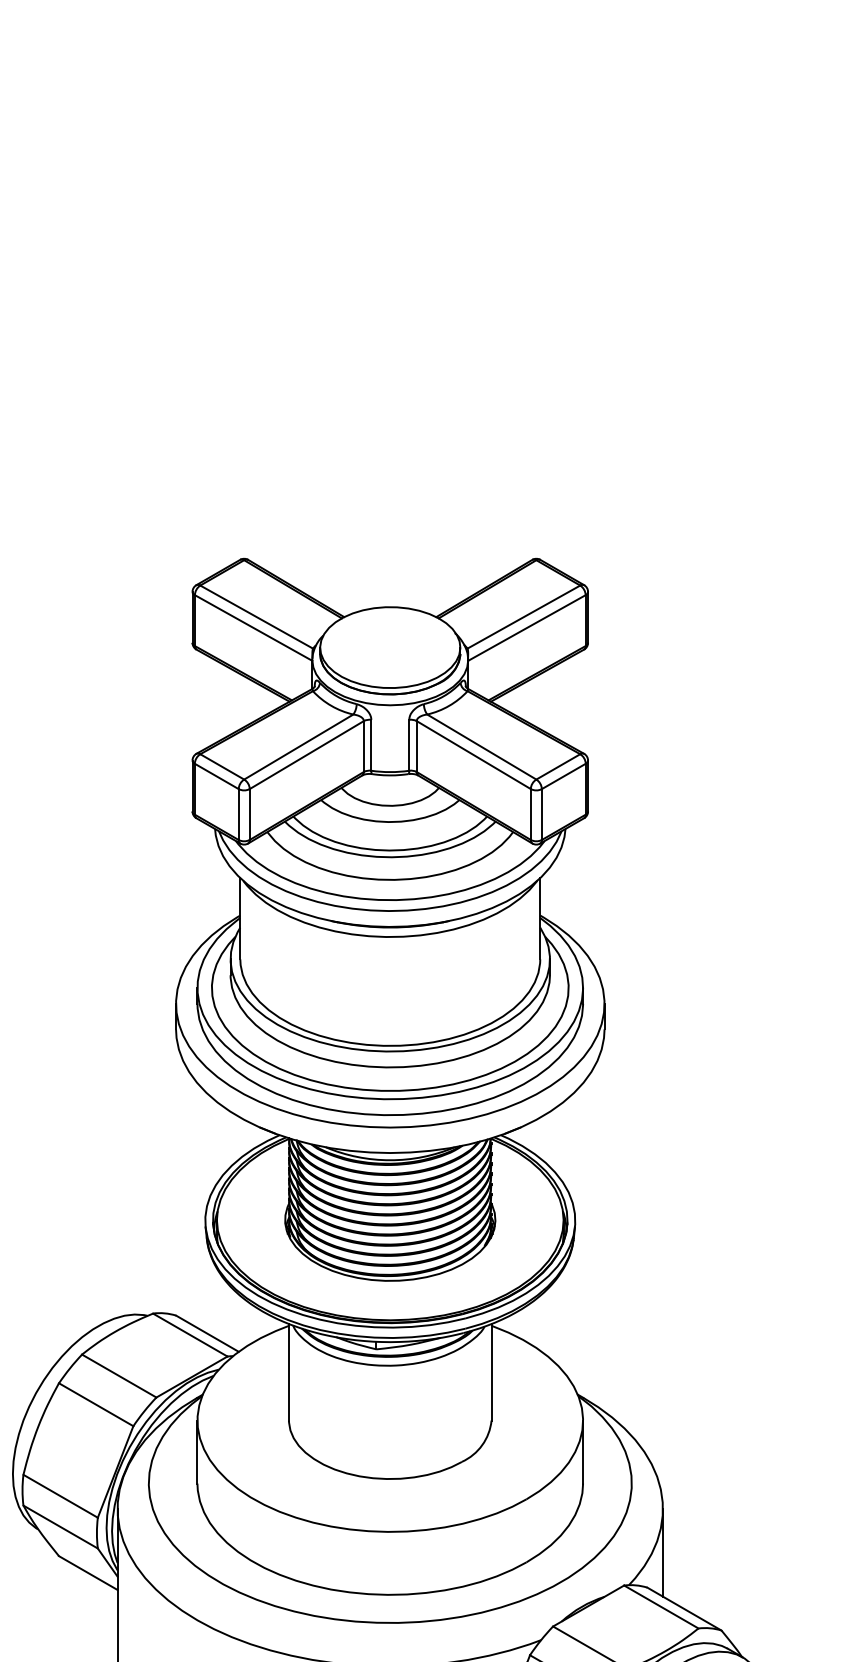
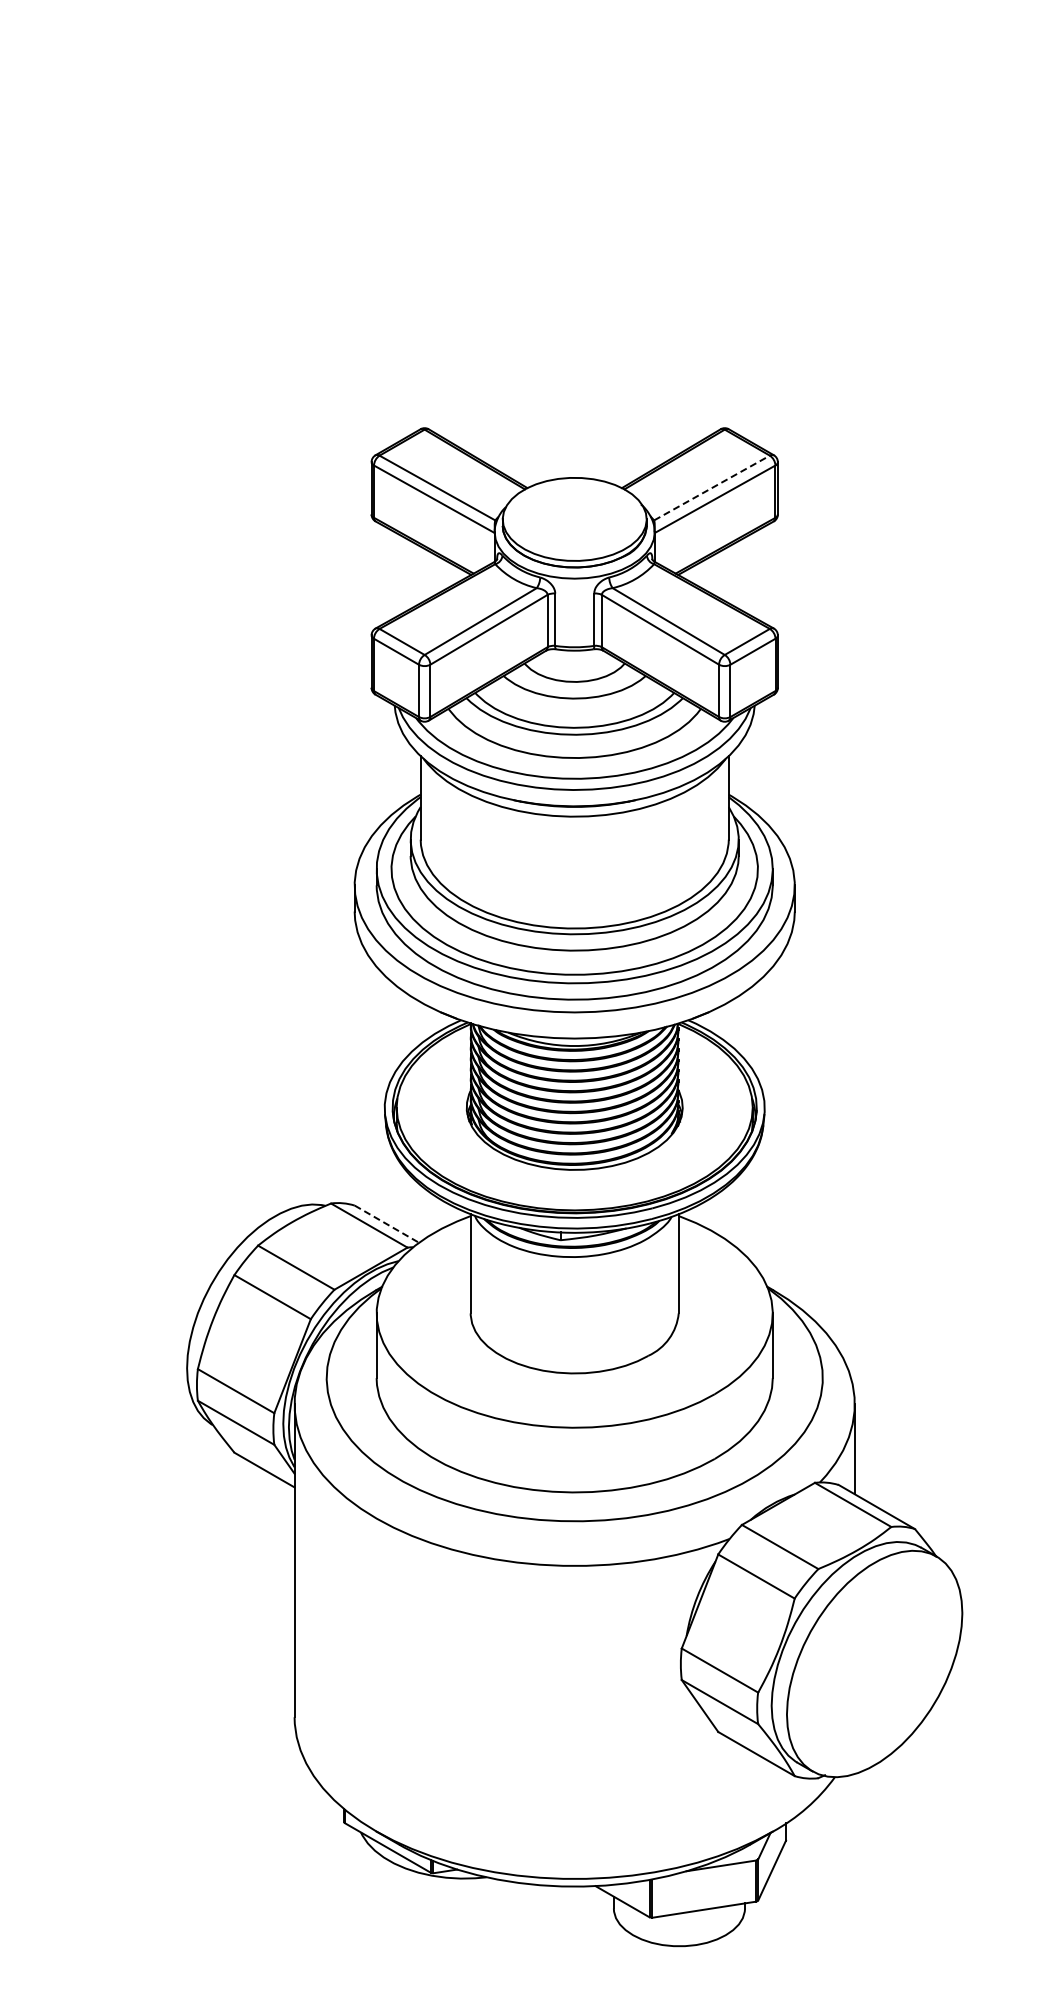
line: (524, 616) -> (712, 487), solid -> dashed
line: (208, 1334) -> (387, 1224), solid -> dashed

